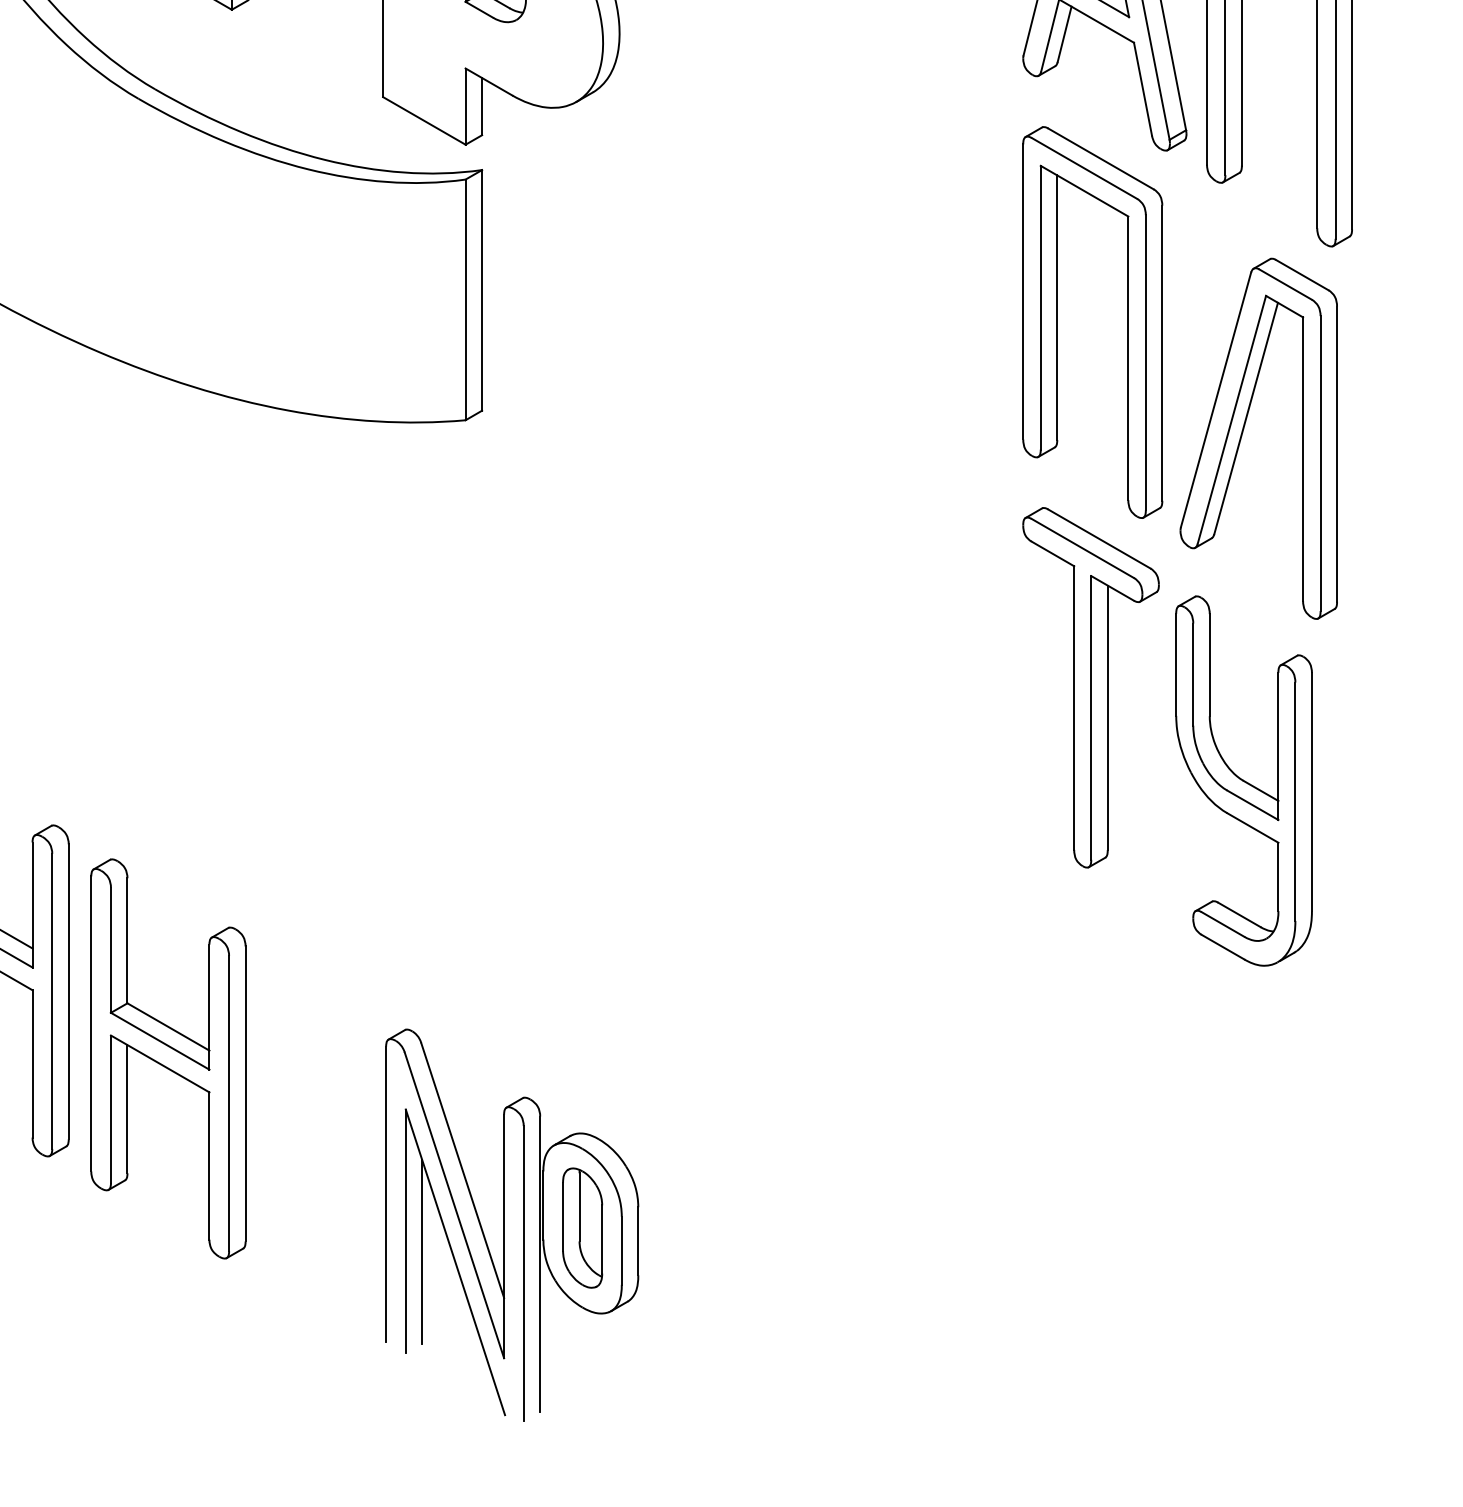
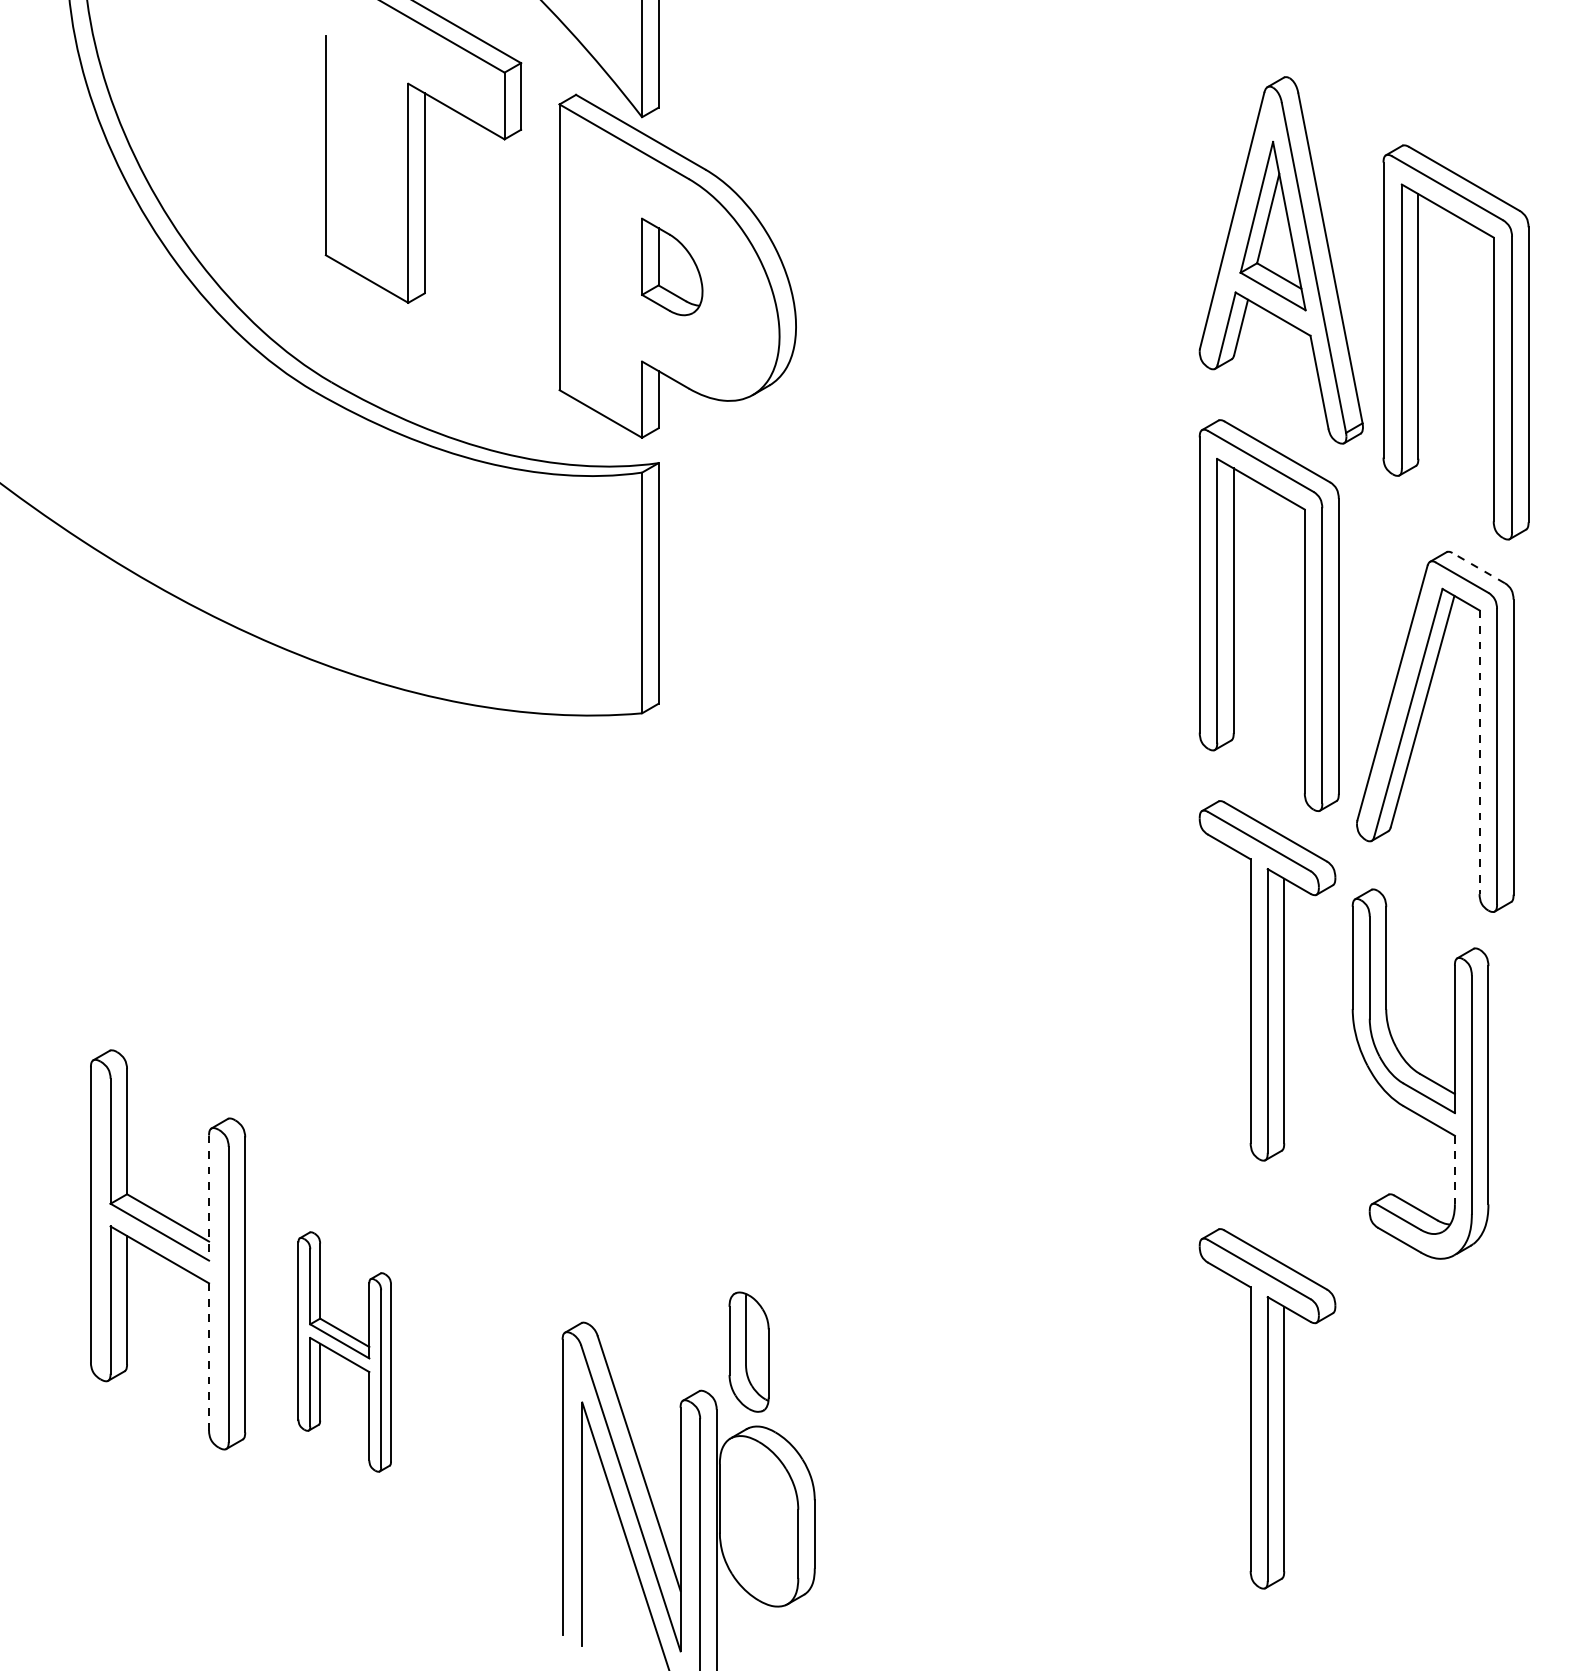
line: (1302, 274) -> (1478, 567), solid -> dashed
line: (1303, 459) -> (1479, 752), solid -> dashed
line: (1278, 877) -> (1454, 1170), solid -> dashed
line: (33, 905) -> (209, 1198), solid -> dashed
part: (168, 1058) -> (344, 1351), size x0.6
line: (33, 1063) -> (209, 1356), solid -> dashed
part: (1091, 1115) -> (1267, 1408), added
part: (582, 1227) -> (748, 1351), moved
line: (422, 1251) -> (598, 1544), removed

